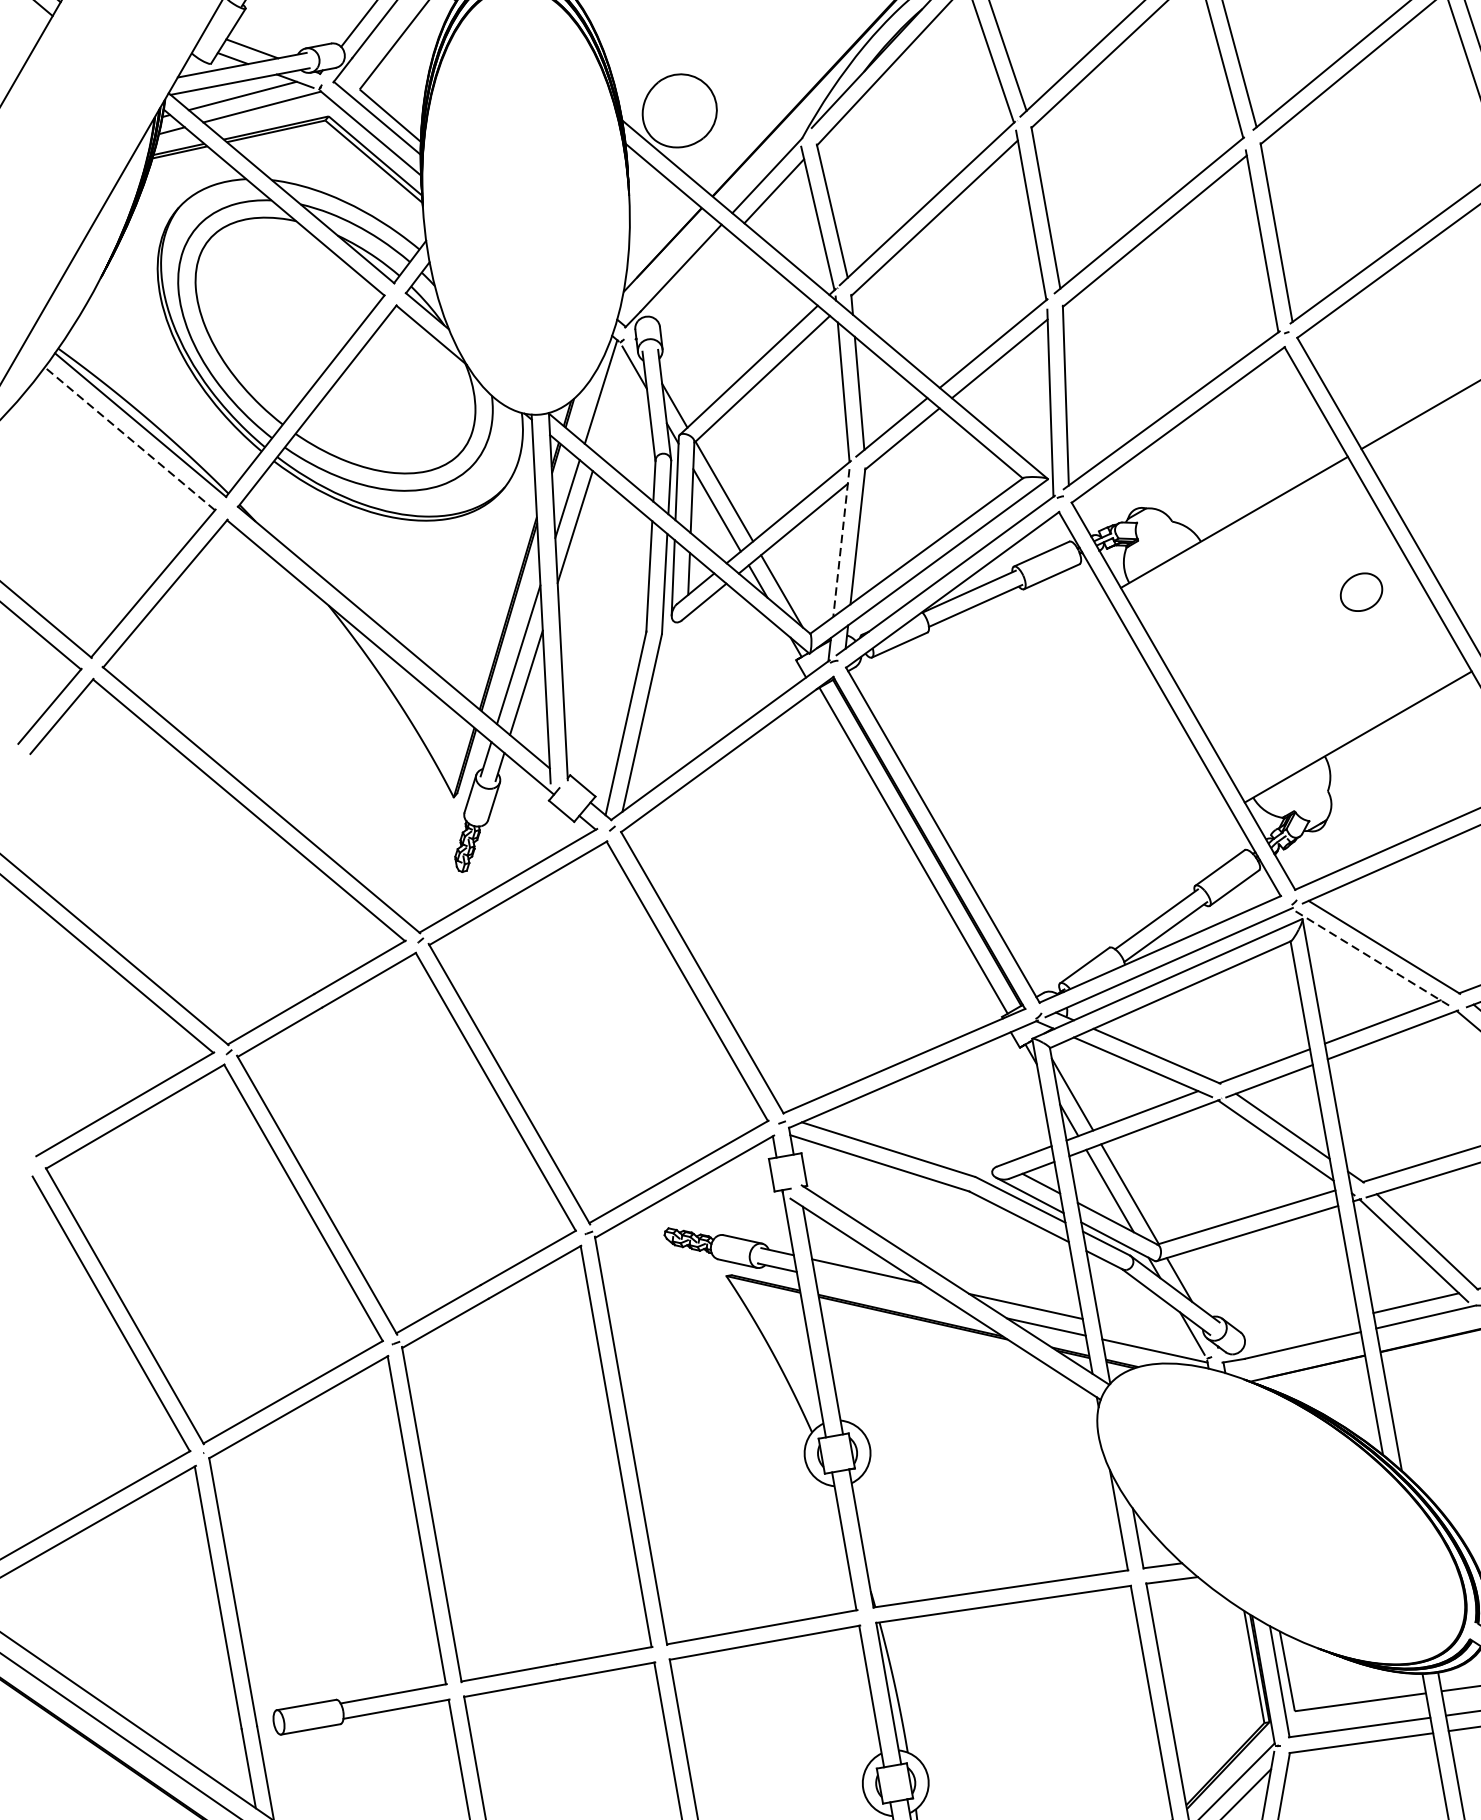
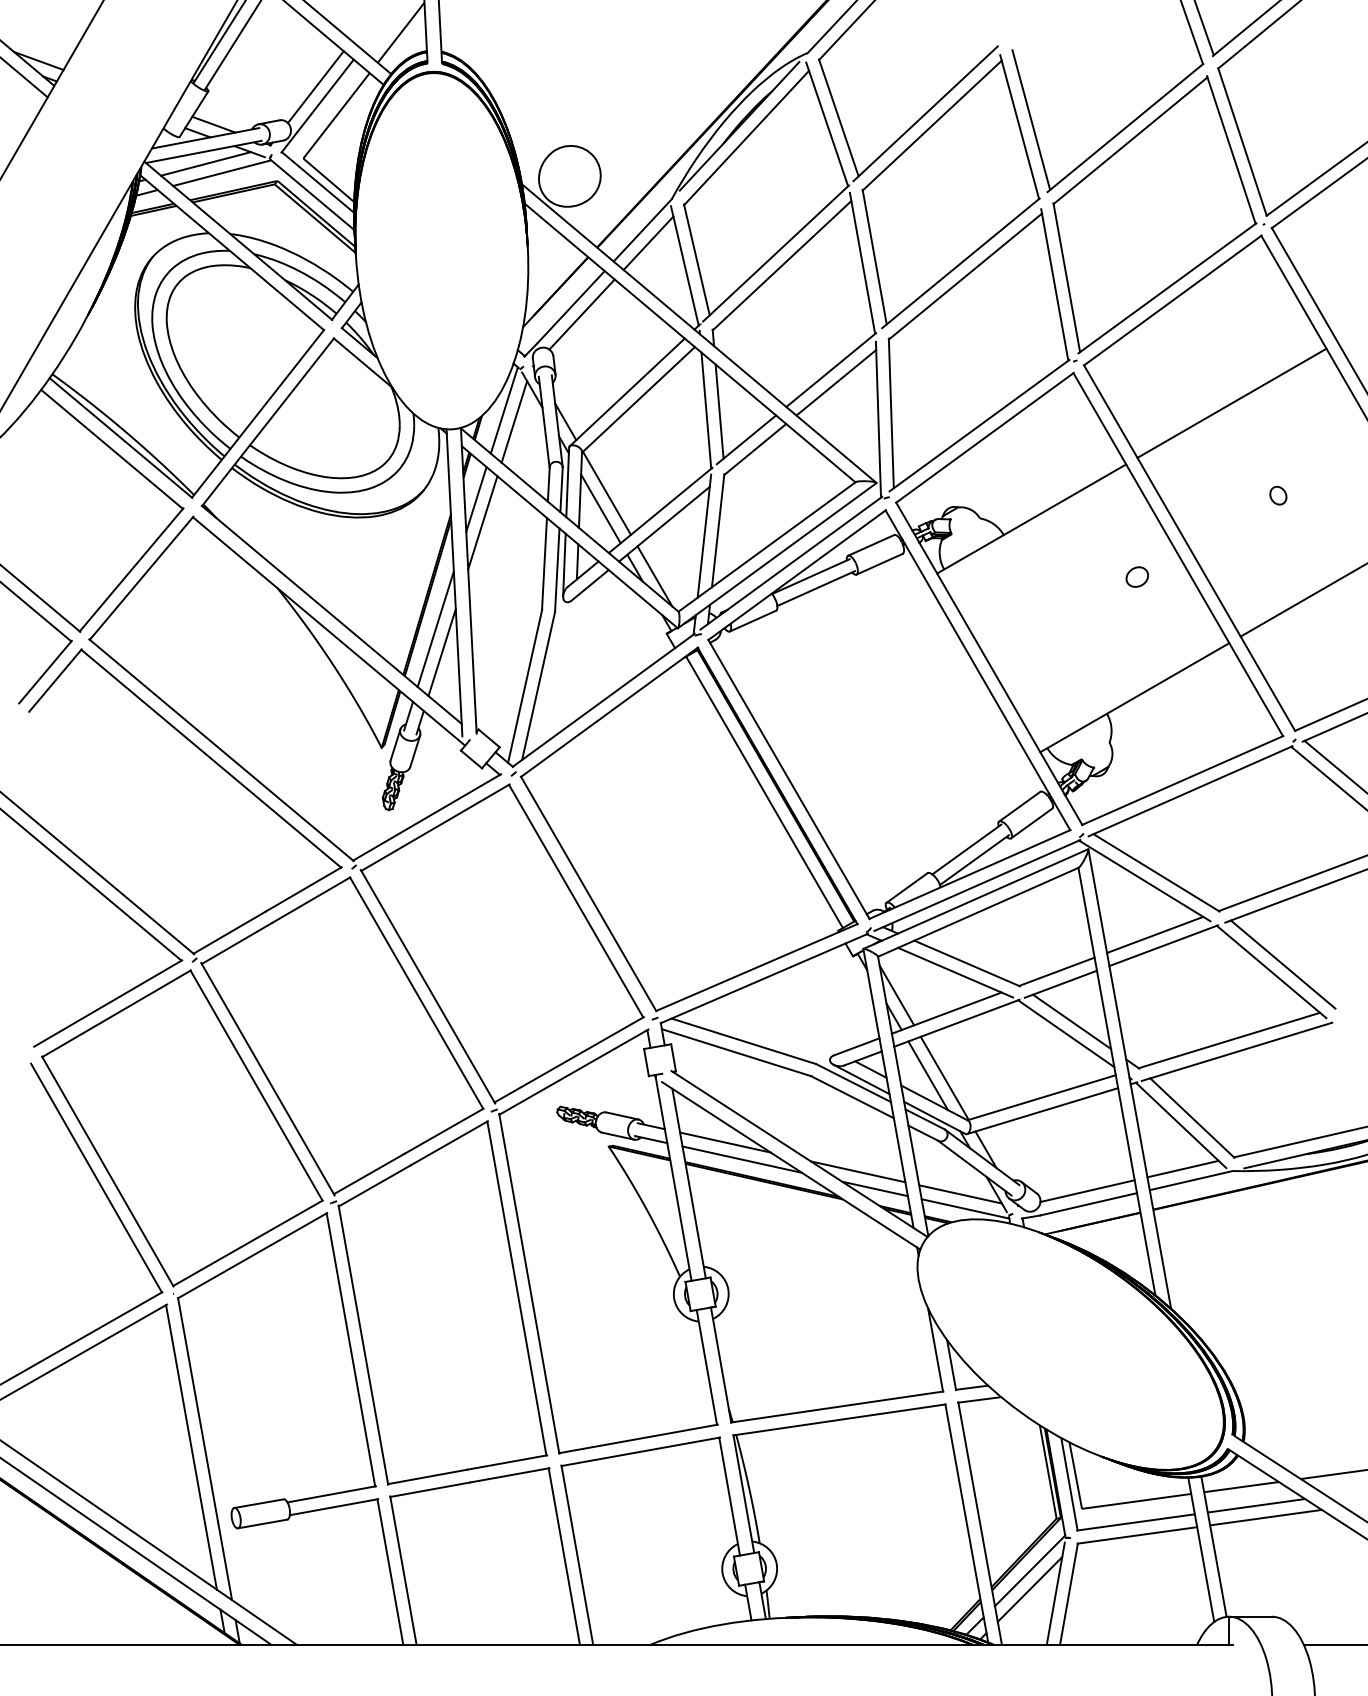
line: (693, 276) -> (581, 314), added
line: (613, 405) -> (514, 421), added
line: (130, 438) -> (112, 449), dashed -> solid
line: (841, 543) -> (704, 536), dashed -> solid
part: (1360, 591) -> (1136, 576), size x0.62
line: (1369, 956) -> (1144, 880), dashed -> solid
line: (885, 1291) -> (741, 1159), added
line: (1301, 1330) -> (1087, 1191), added
line: (1148, 1333) -> (960, 1194), added

